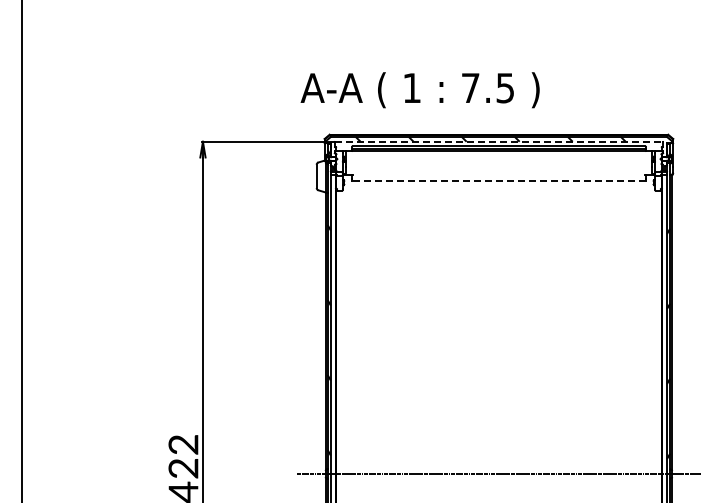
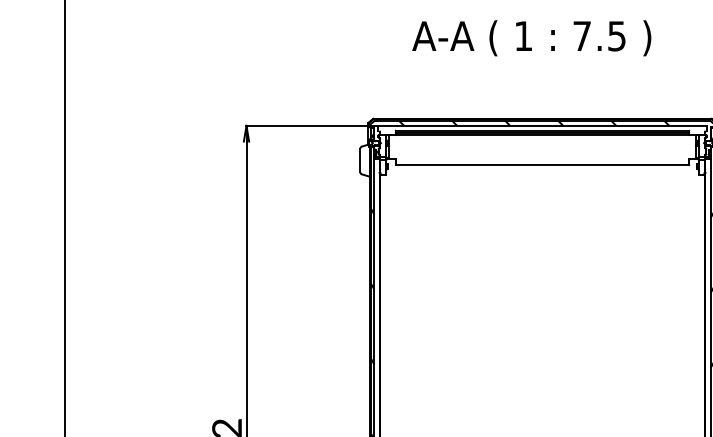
text: (419, 90) -> (531, 38), moved
line: (498, 141) -> (542, 125), dashed -> solid
line: (499, 181) -> (543, 165), dashed -> solid

